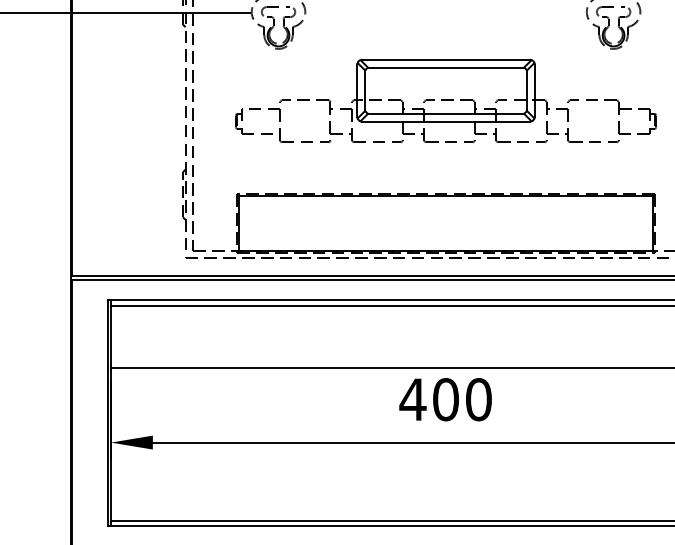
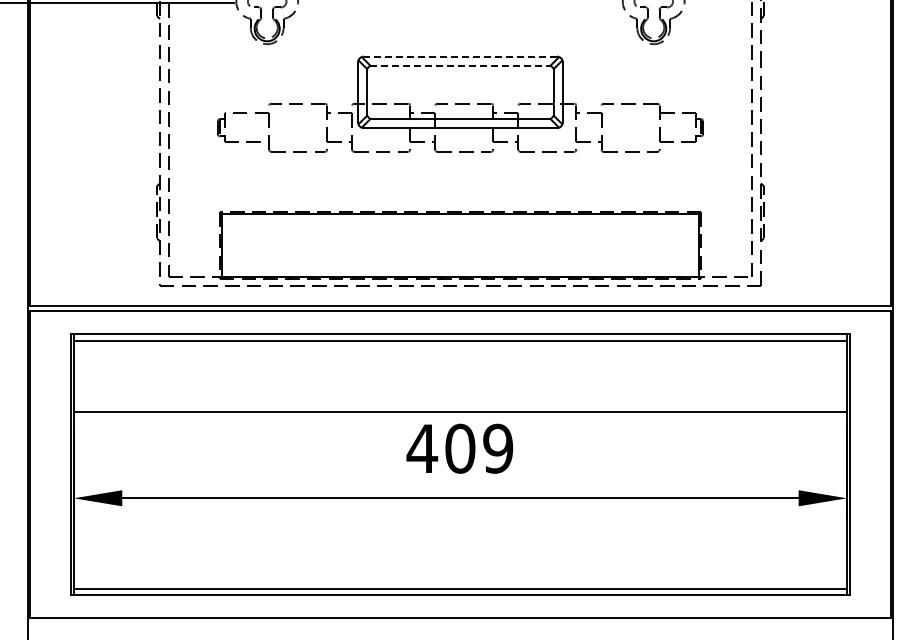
line: (446, 59) -> (460, 56), solid -> dashed
line: (446, 67) -> (460, 65), solid -> dashed
text: (479, 399) -> (498, 448), 400 -> 409

